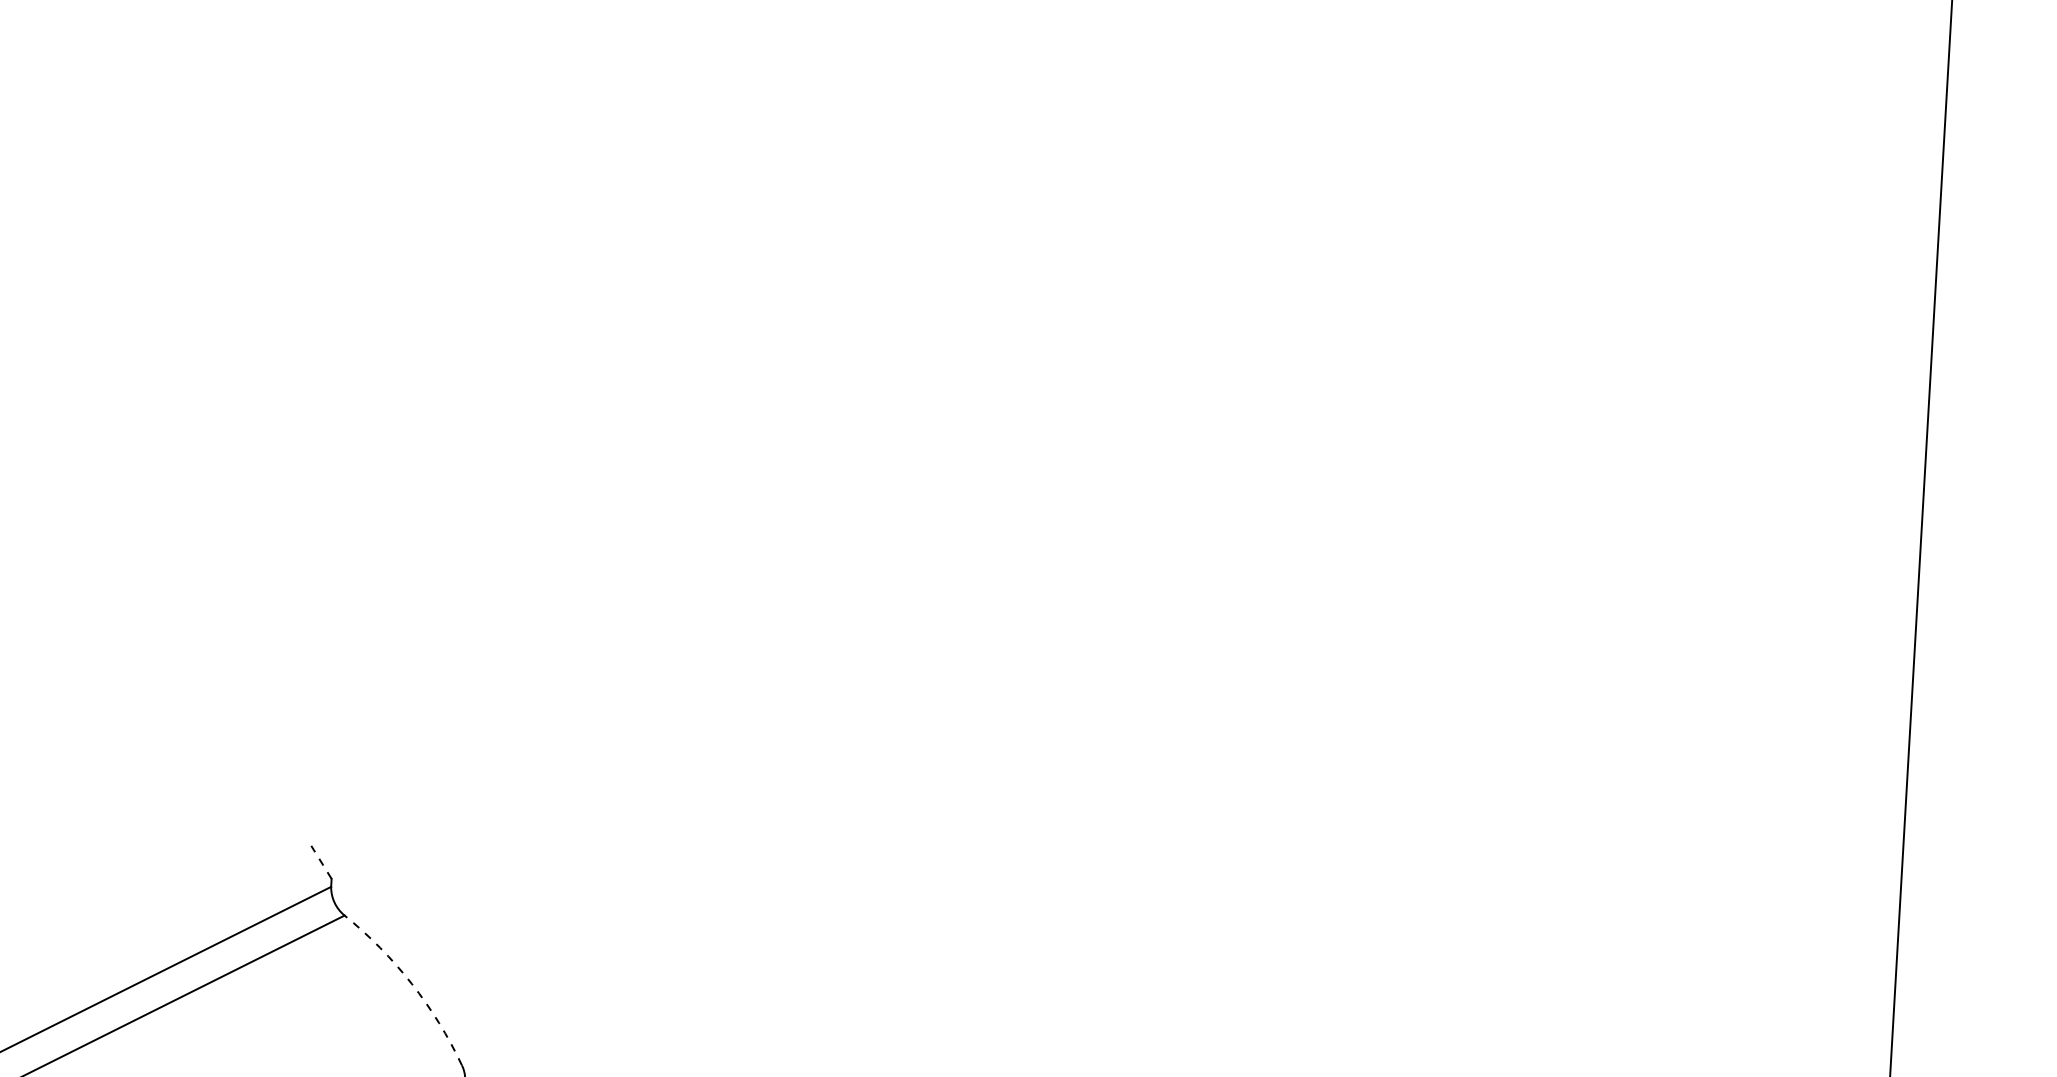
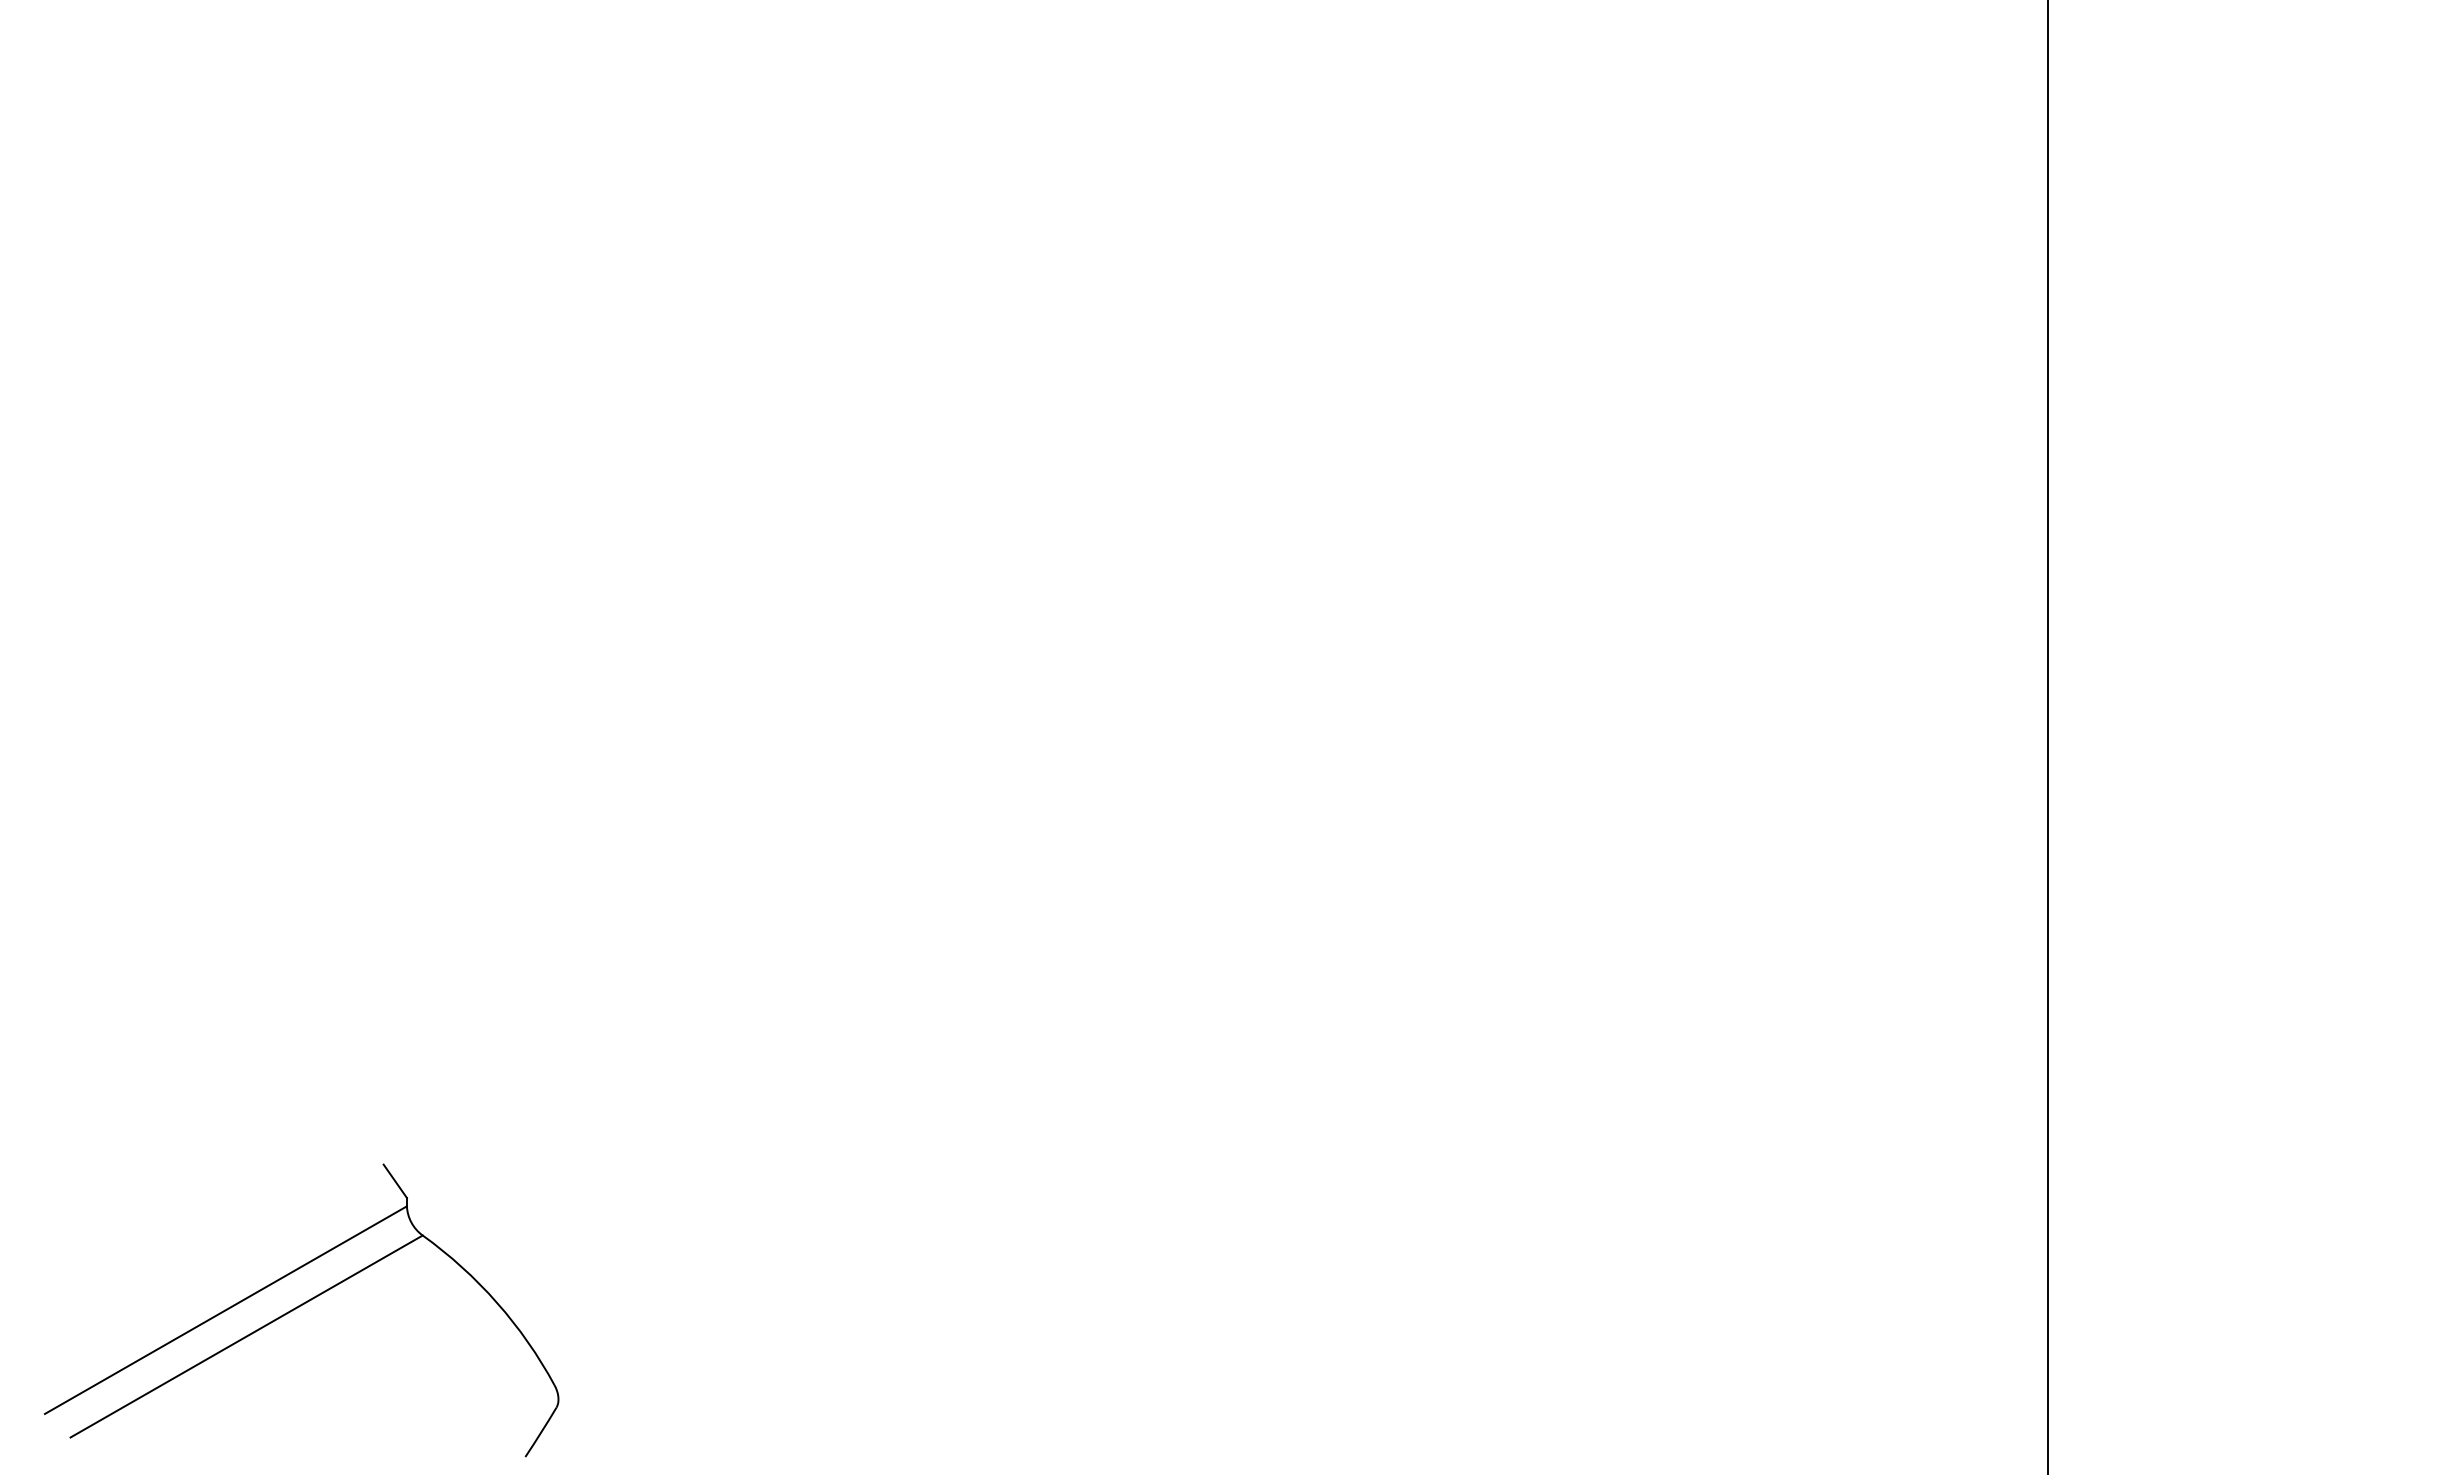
line: (321, 861) -> (395, 1180), dashed -> solid
arc: (412, 983) -> (497, 1302), dashed -> solid

